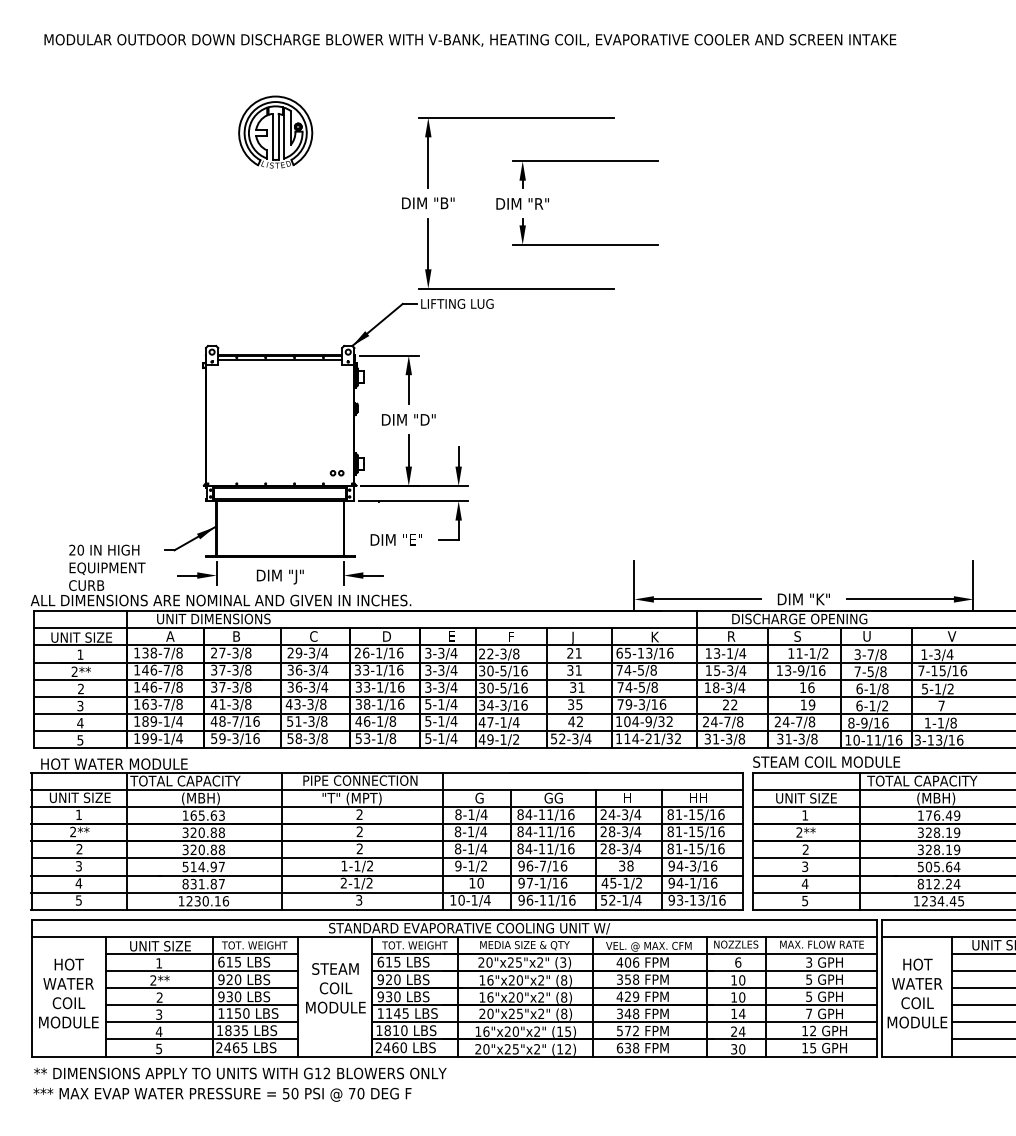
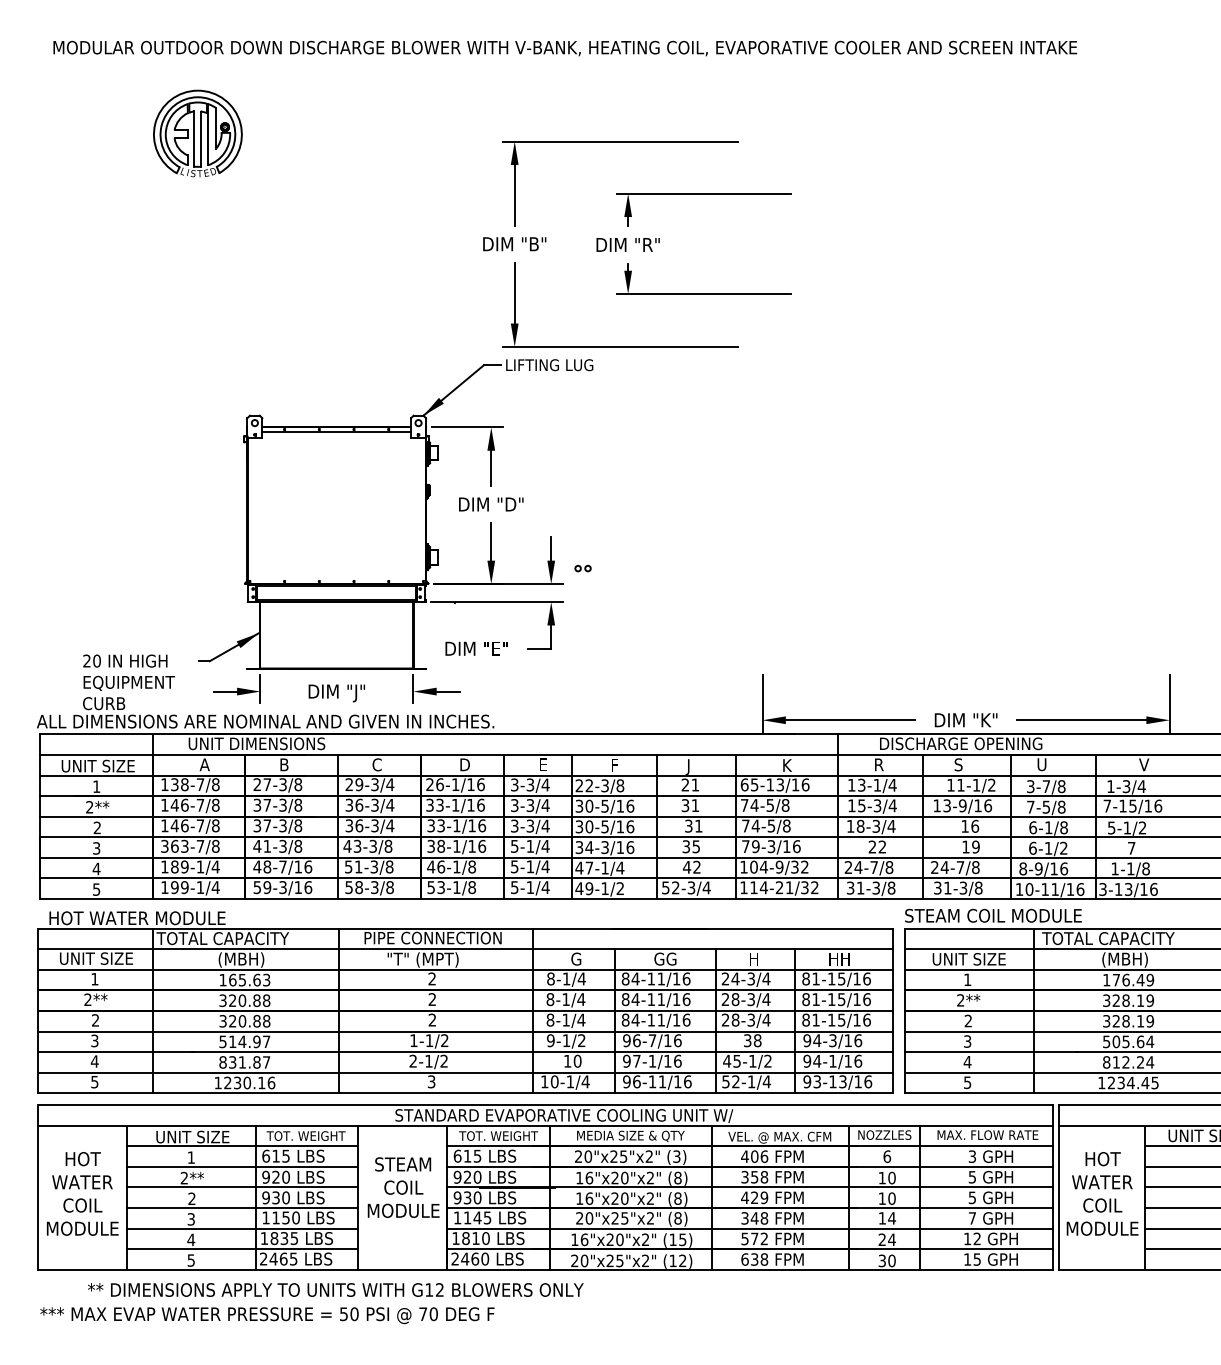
part: (275, 131) -> (197, 132), moved
part: (336, 473) -> (582, 568), moved
text: (137, 704) -> (165, 846), 163-7/8 -> 363-7/8
text: (240, 1073) -> (335, 1290), moved

